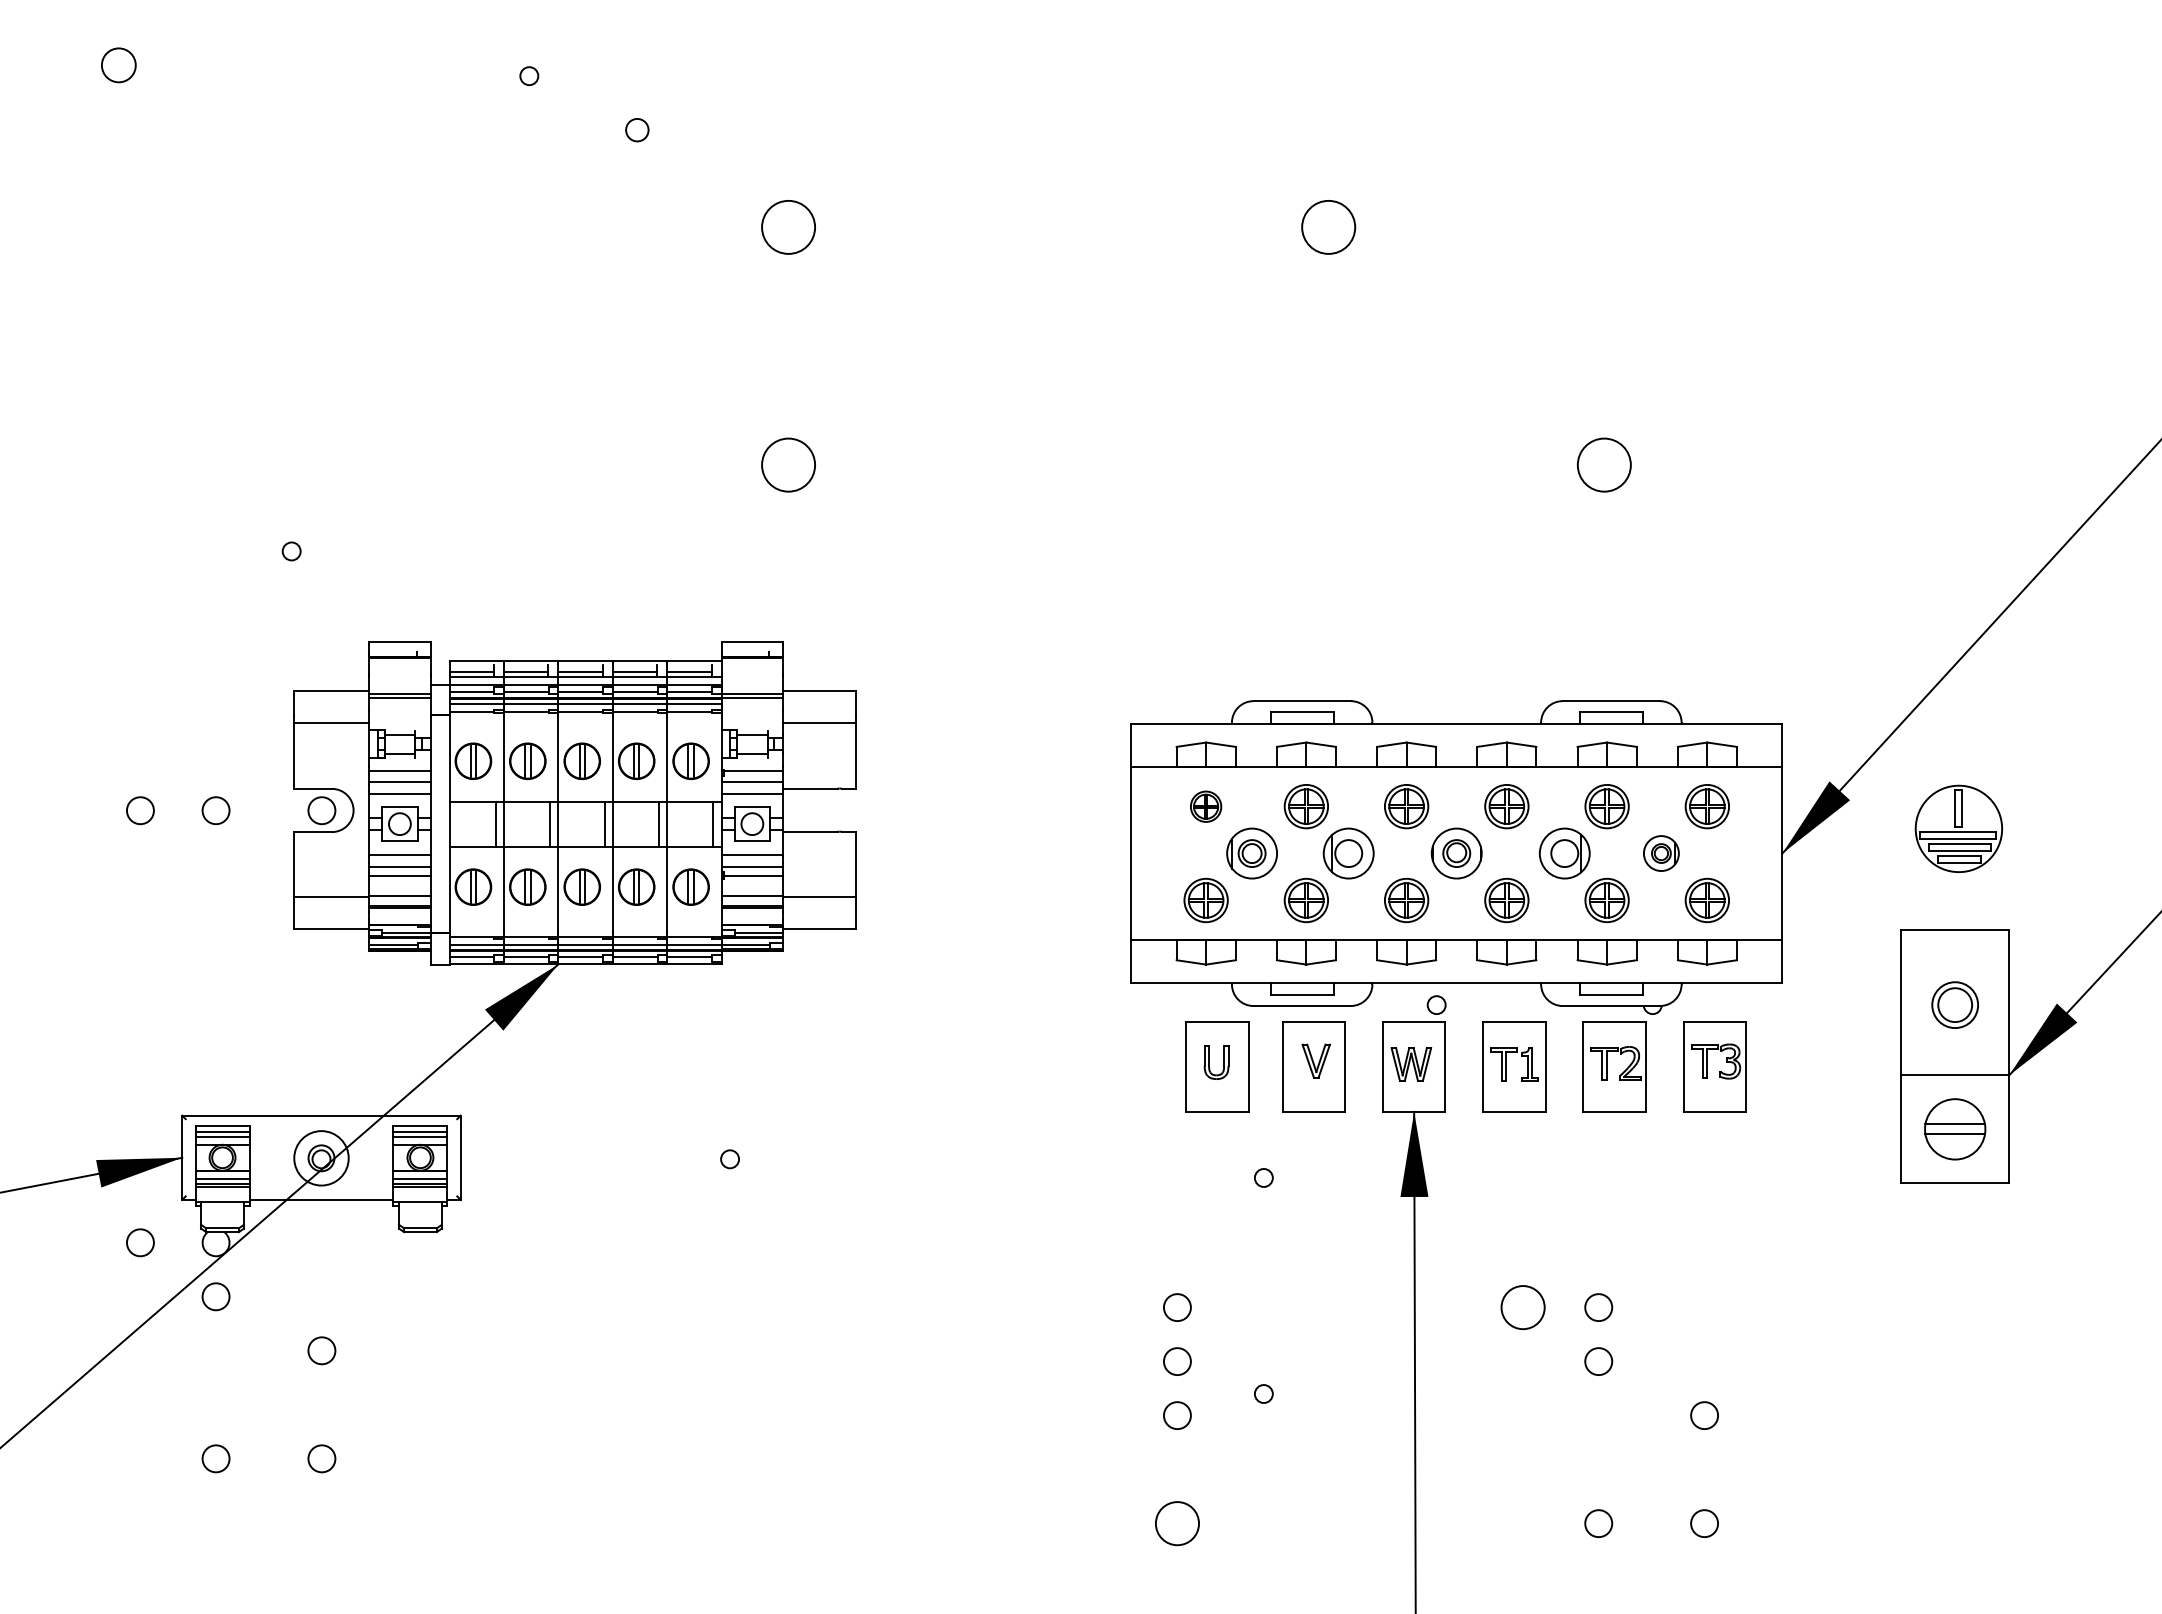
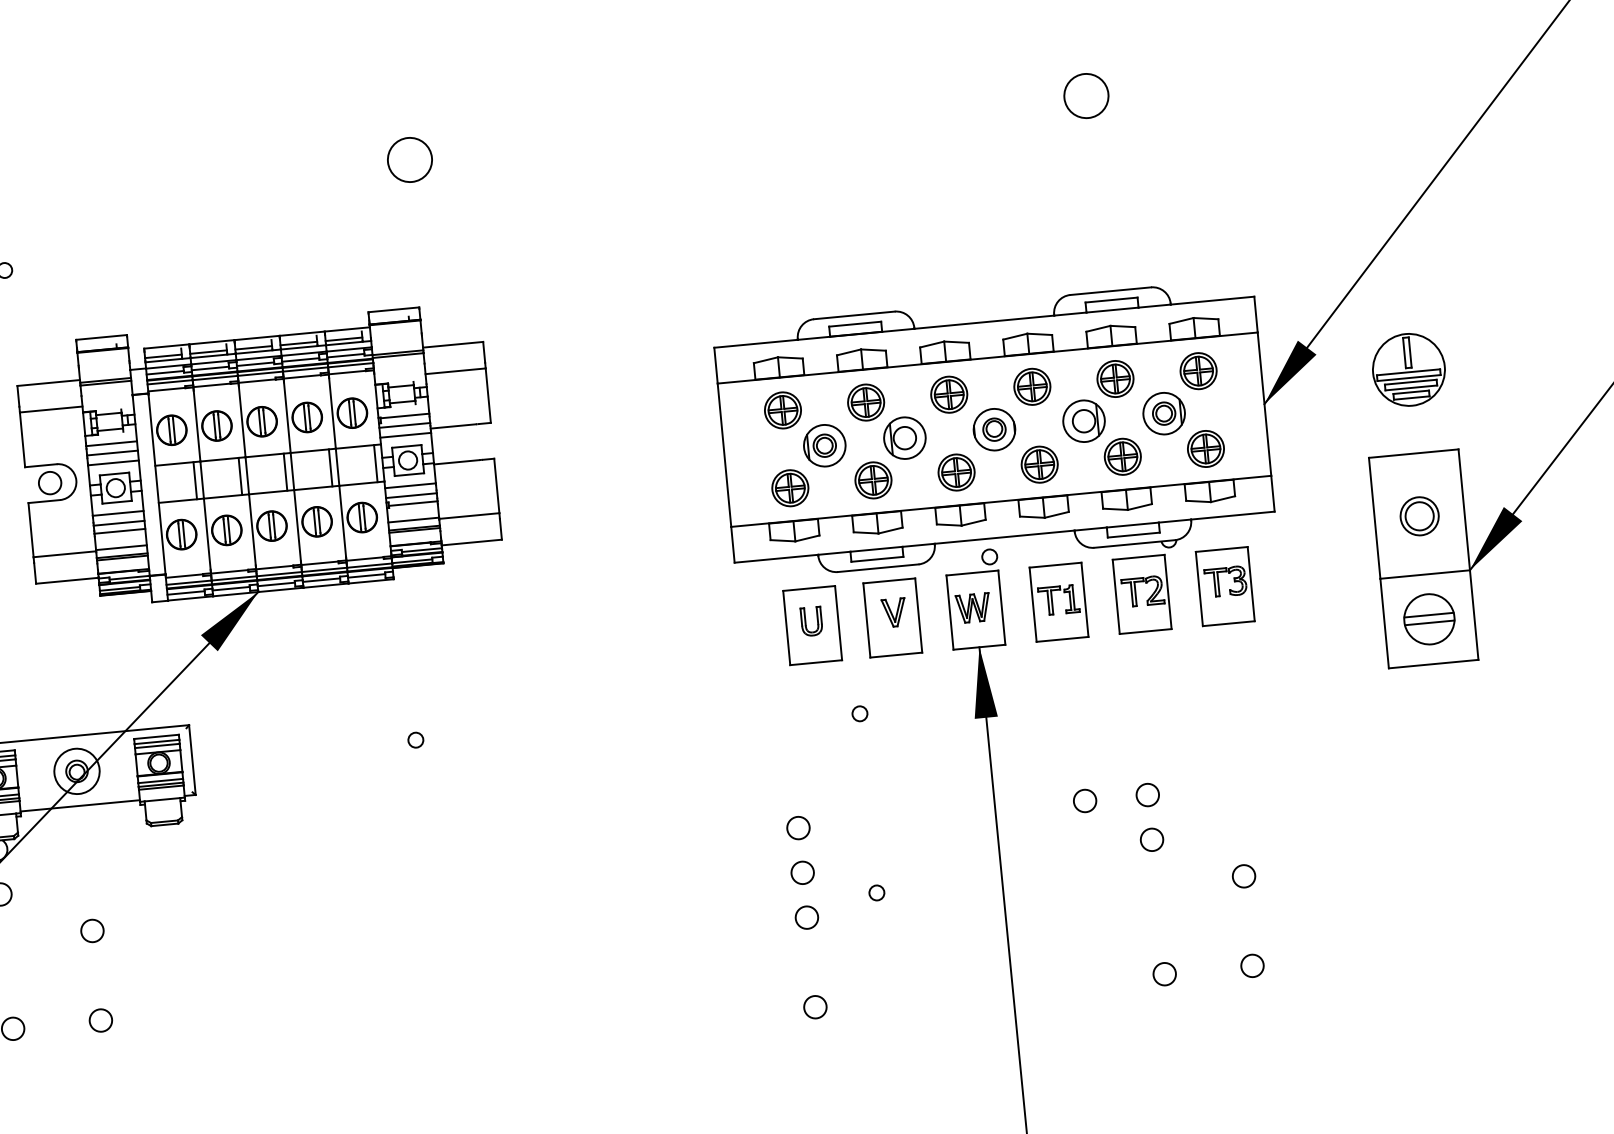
part: (1205, 806) -> (782, 410), size x1.43
part: (1661, 853) -> (1164, 413), size x1.43
circle: (1522, 1307) -> (1084, 800), size x0.62
circle: (1176, 1523) -> (814, 1007), size x0.62

